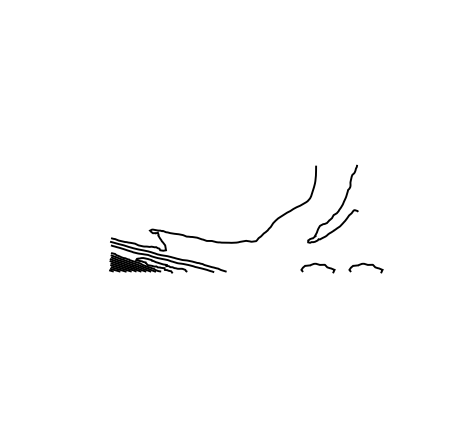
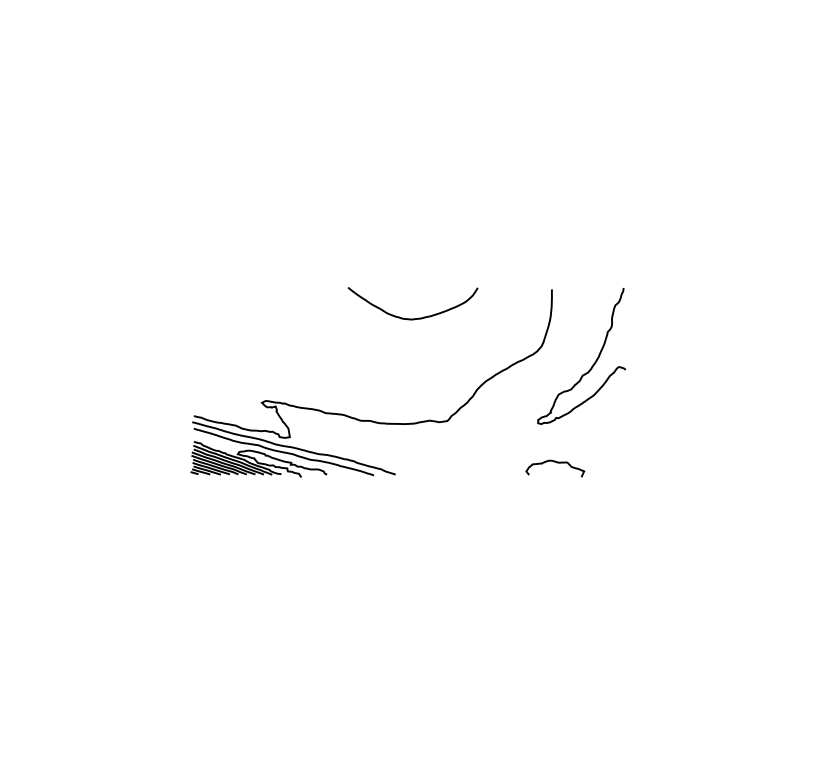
curve: (237, 181) -> (414, 317), added
curve: (365, 265) -> (638, 463), removed

